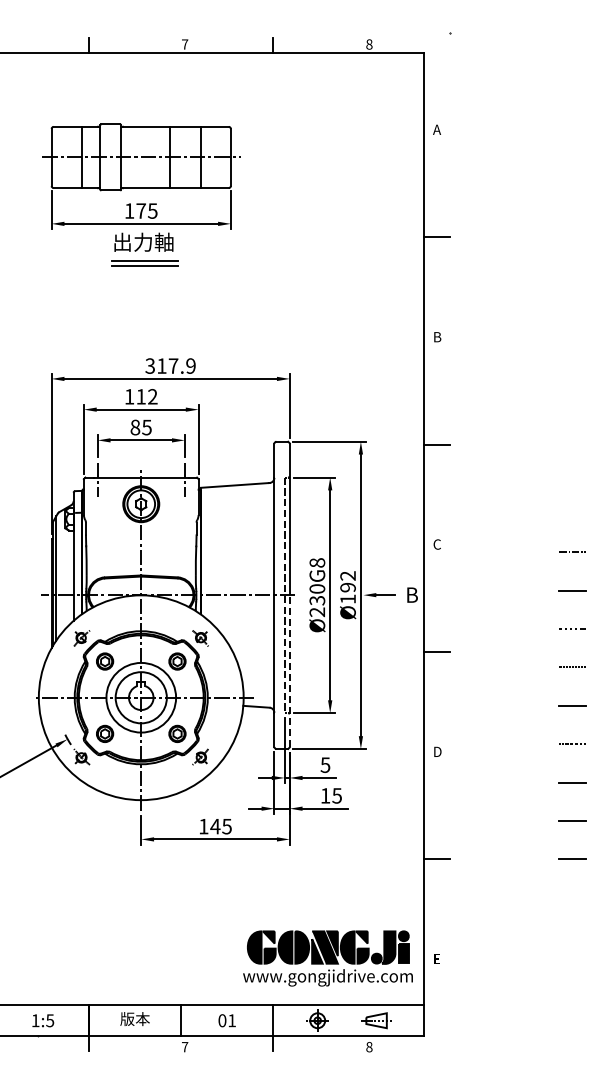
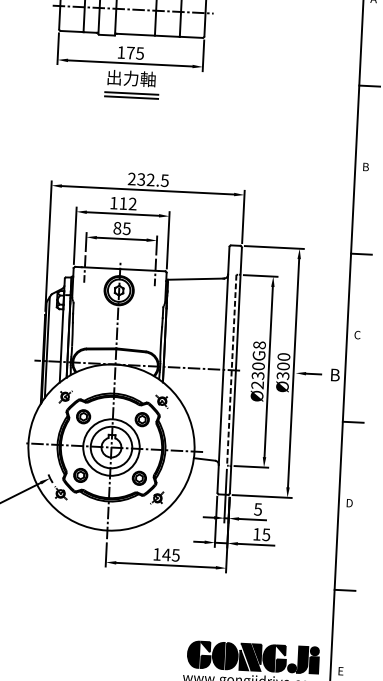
text: (170, 365) -> (148, 179), 317.9 -> 232.5
text: (347, 587) -> (283, 366), Ø192 -> Ø300
line: (289, 671) -> (232, 432), dashed -> solid

